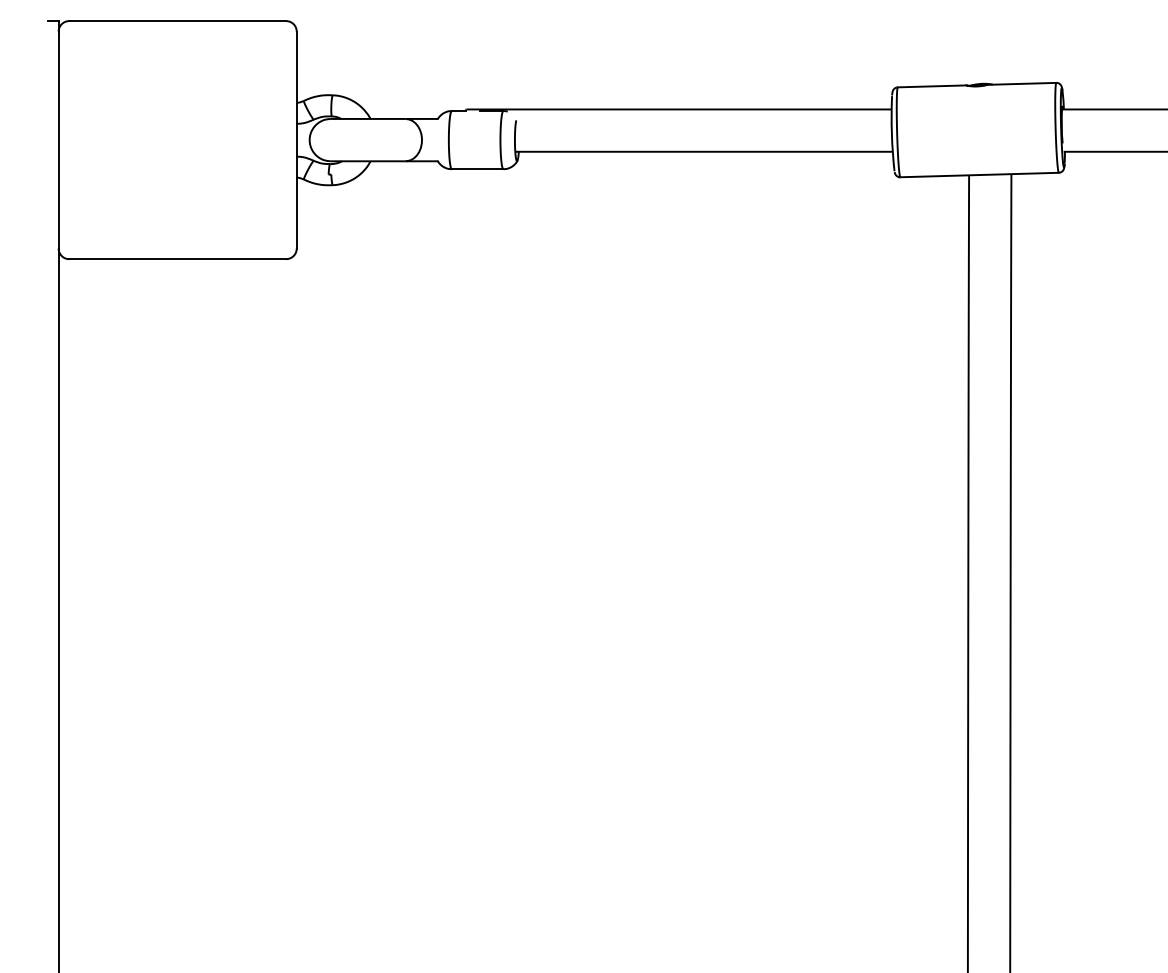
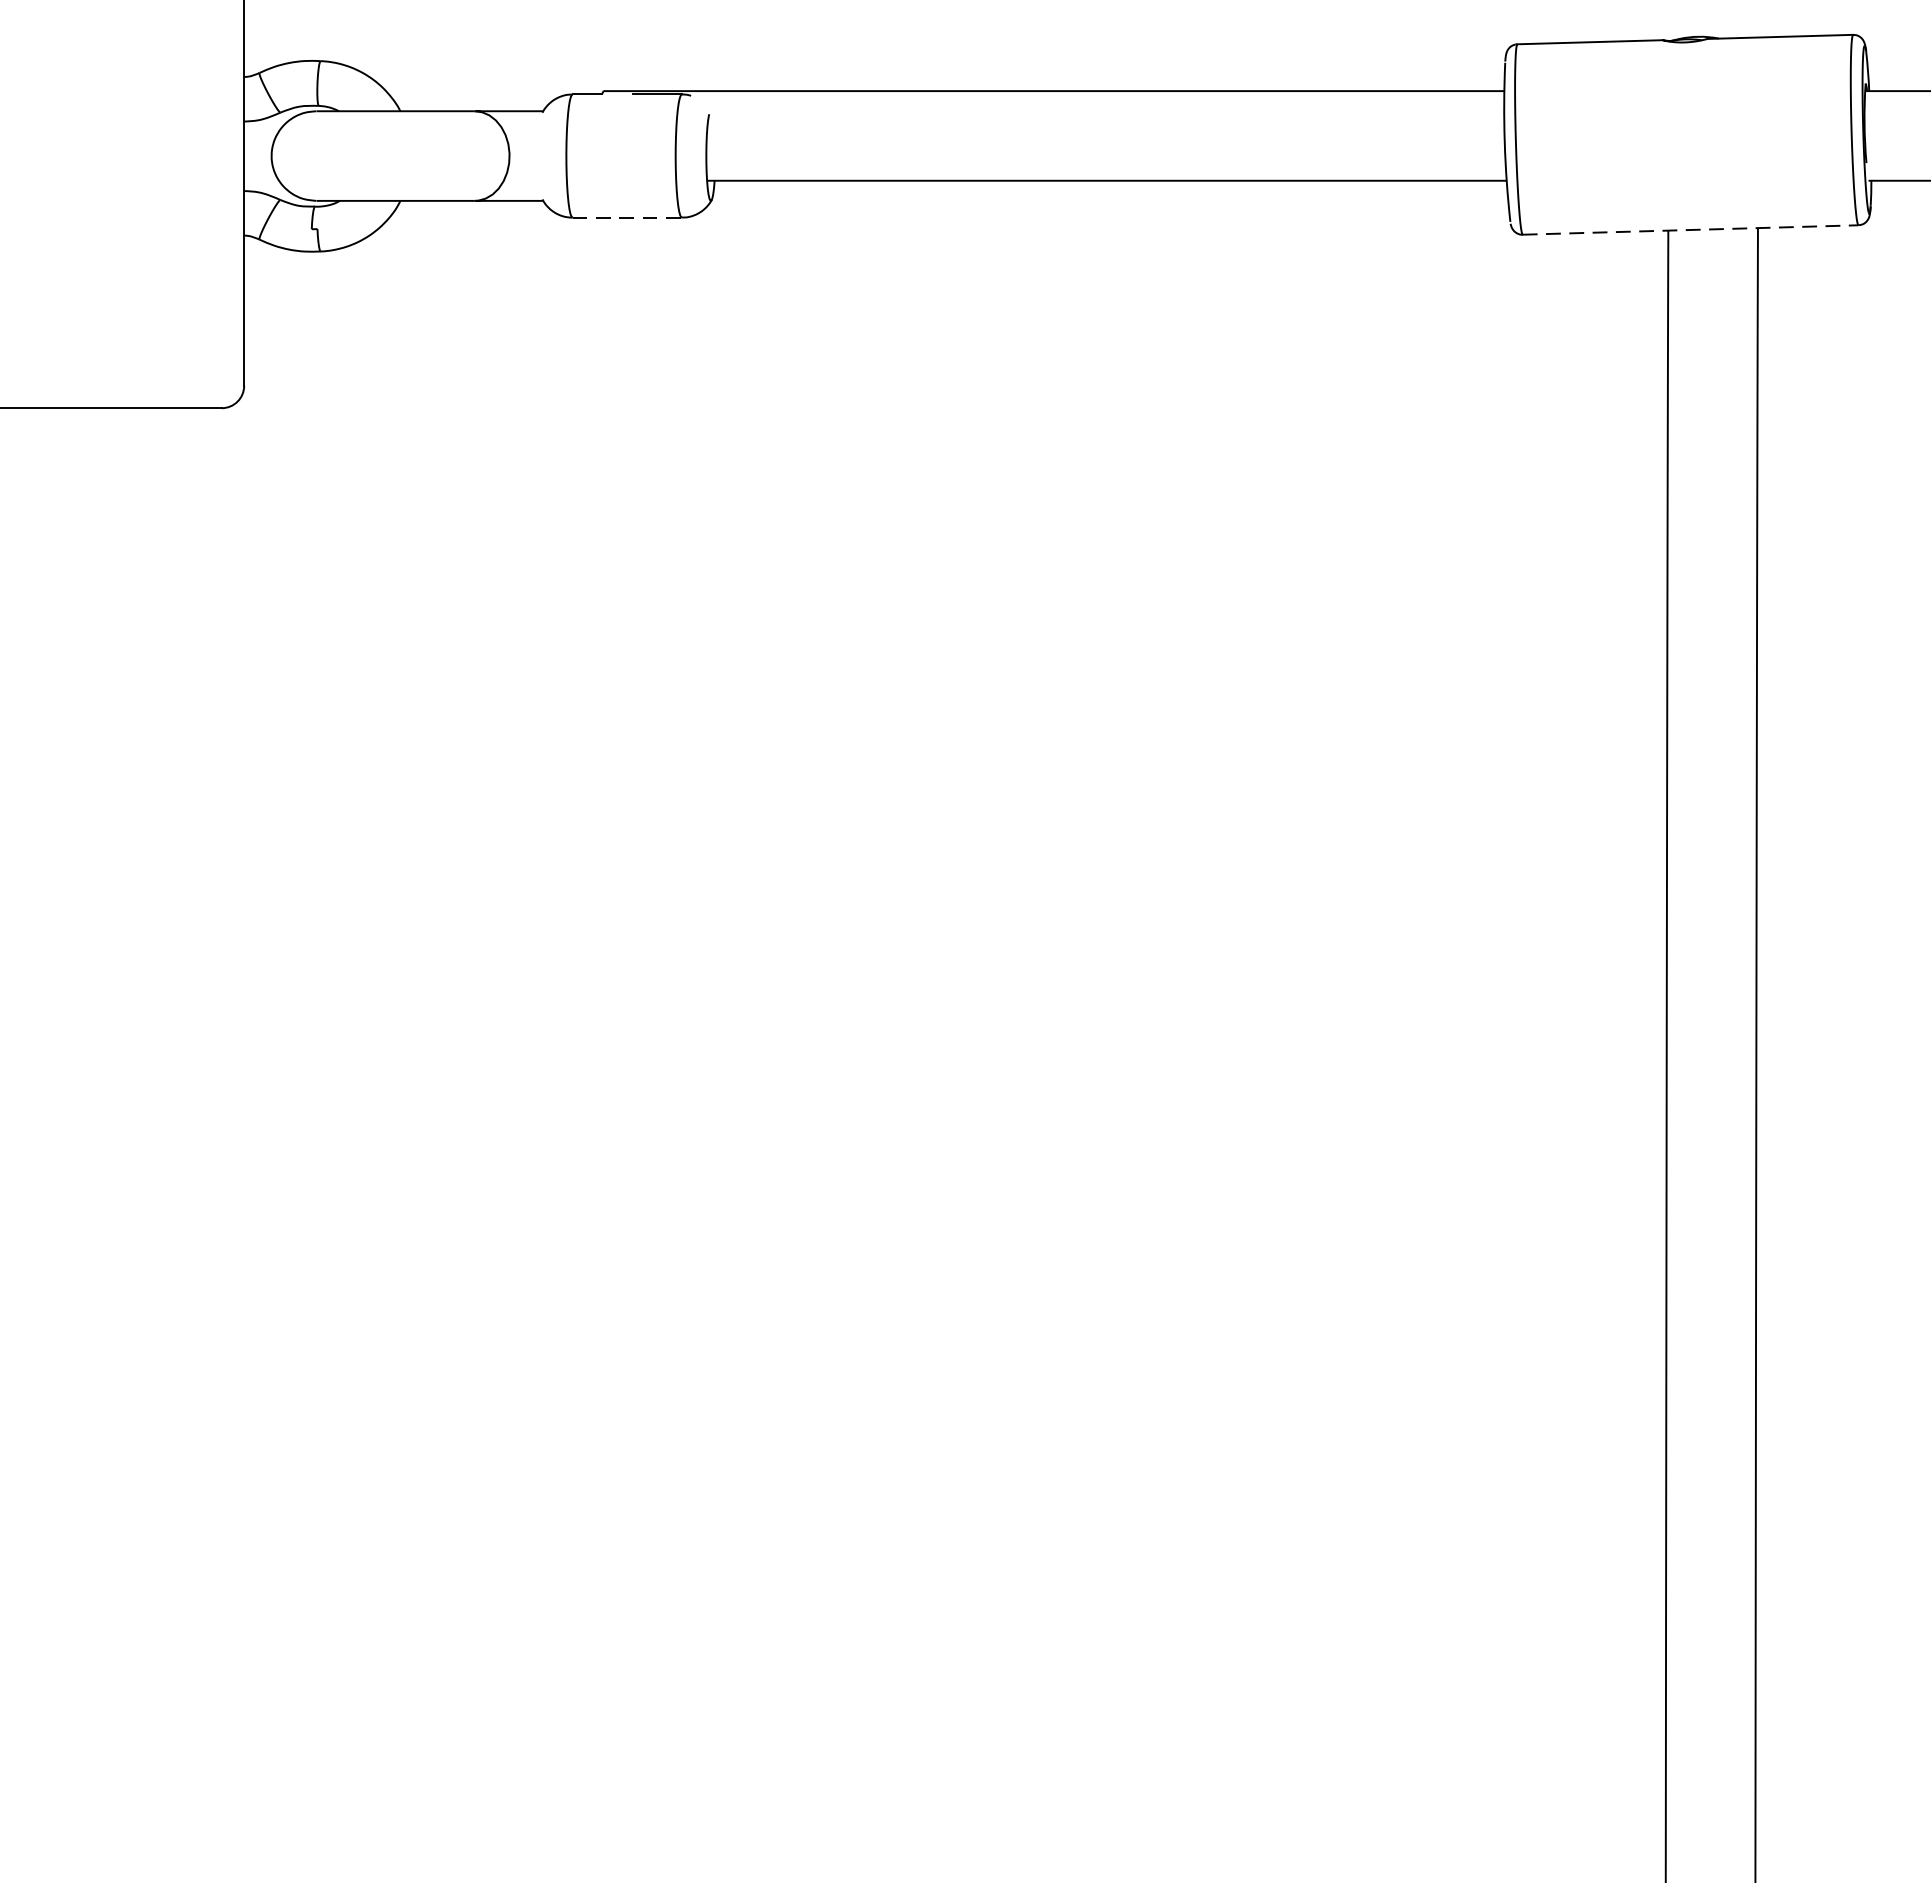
line: (477, 169) -> (627, 218), solid -> dashed
line: (980, 175) -> (1692, 230), solid -> dashed

